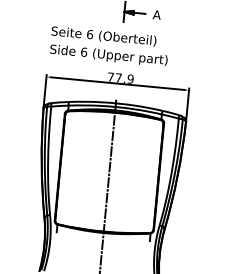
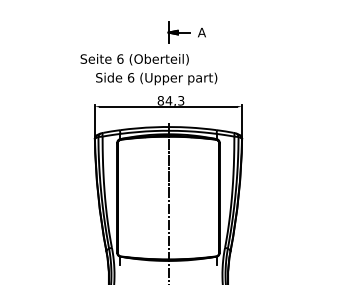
text: (103, 36) -> (134, 59), moved
text: (120, 77) -> (170, 100), 77,9 -> 84,3

